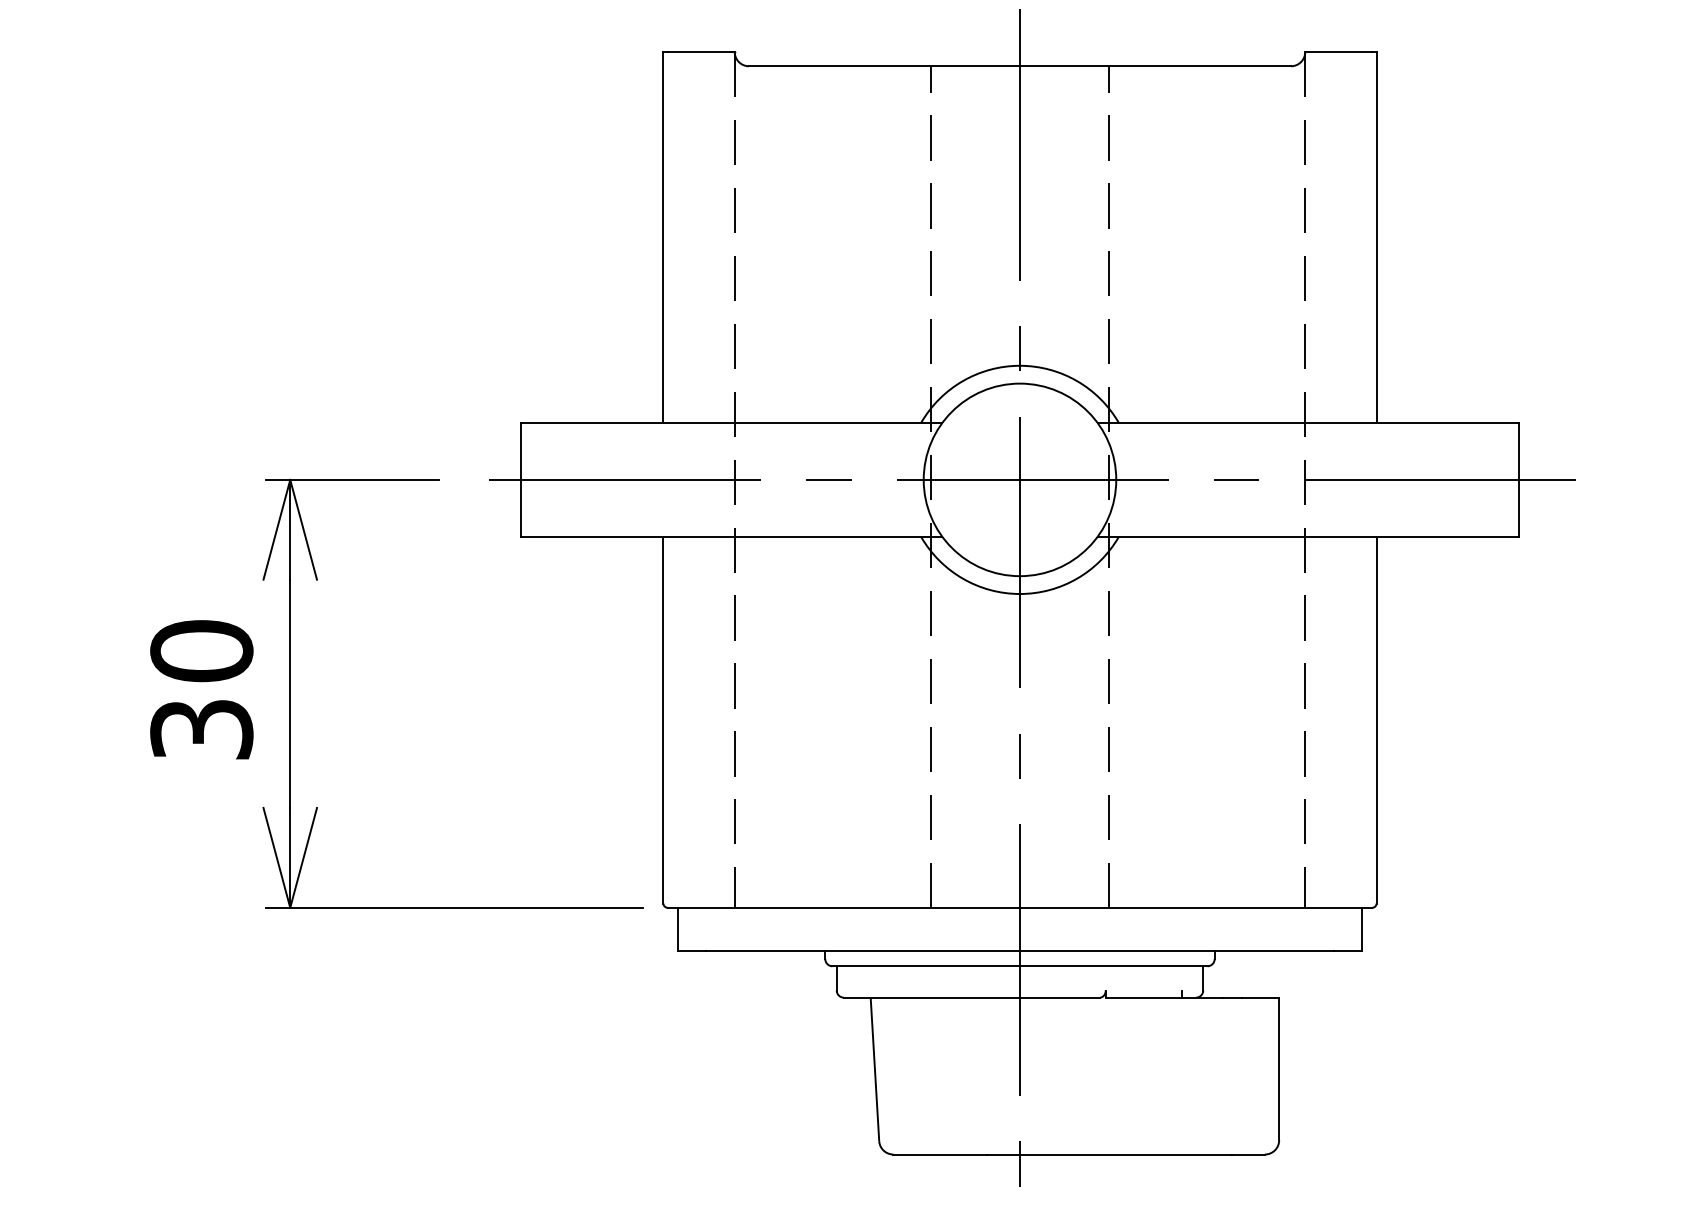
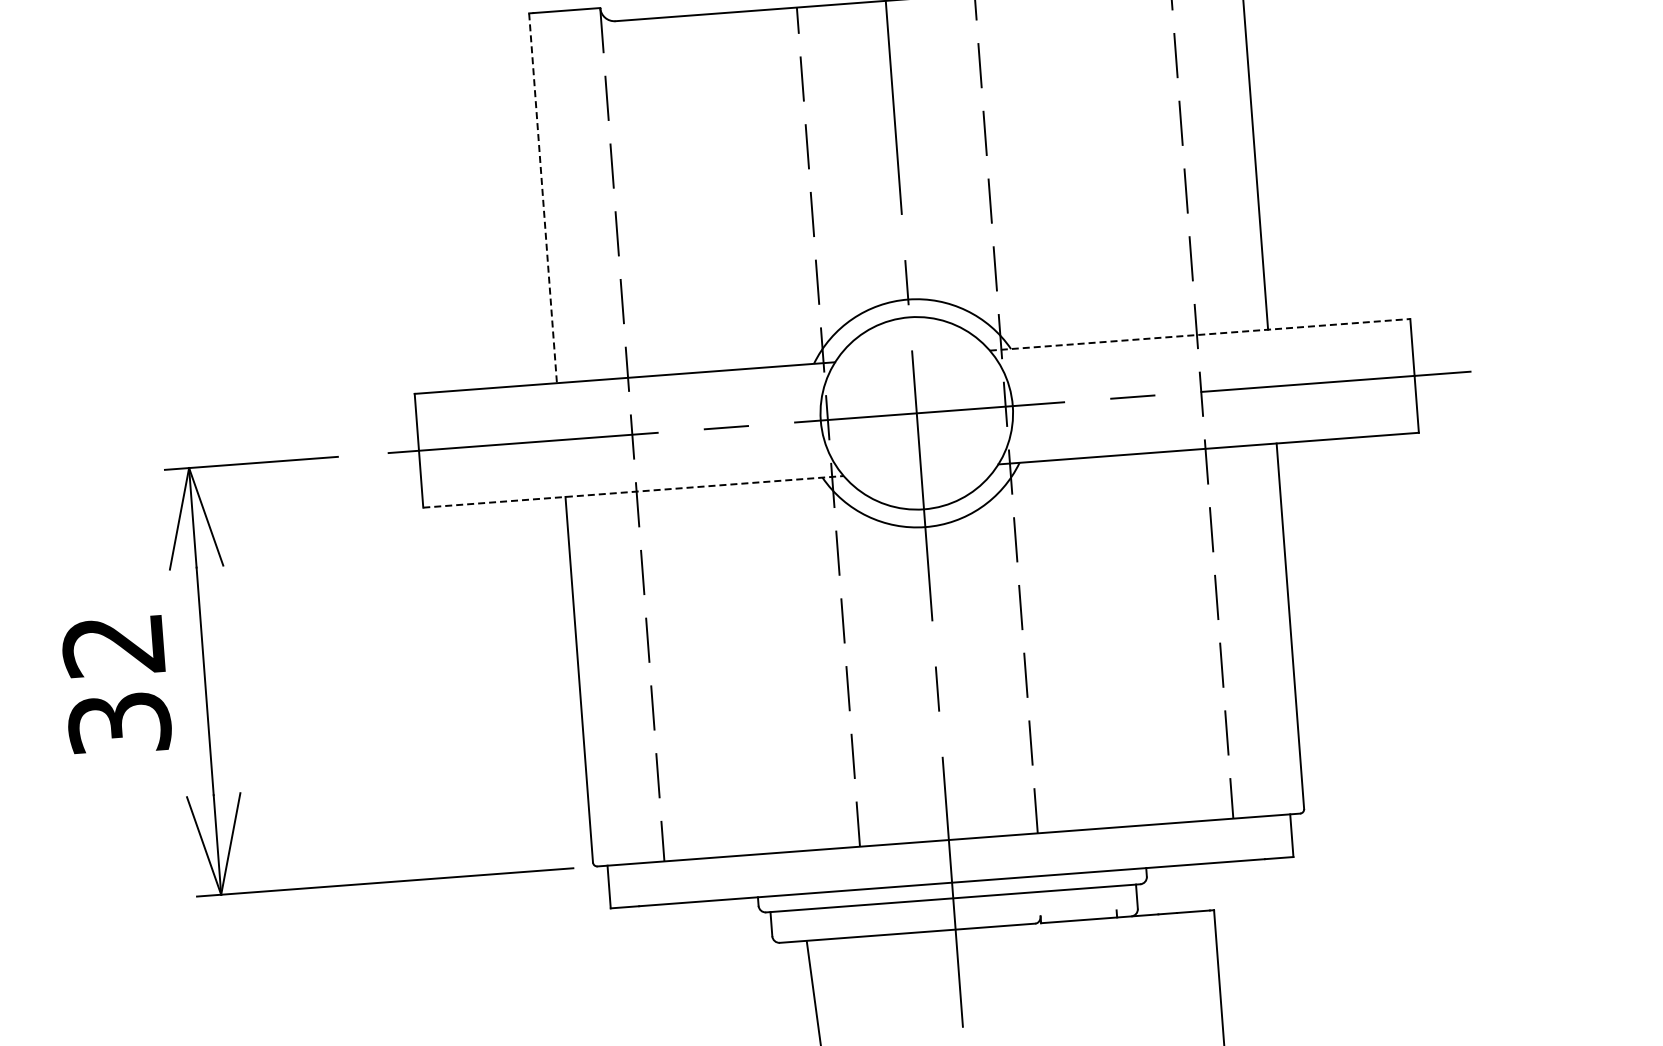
line: (663, 237) -> (543, 198), solid -> dashed
line: (1308, 422) -> (1200, 334), solid -> dashed
line: (731, 536) -> (633, 491), solid -> dashed
text: (201, 651) -> (113, 645), 30 -> 32

